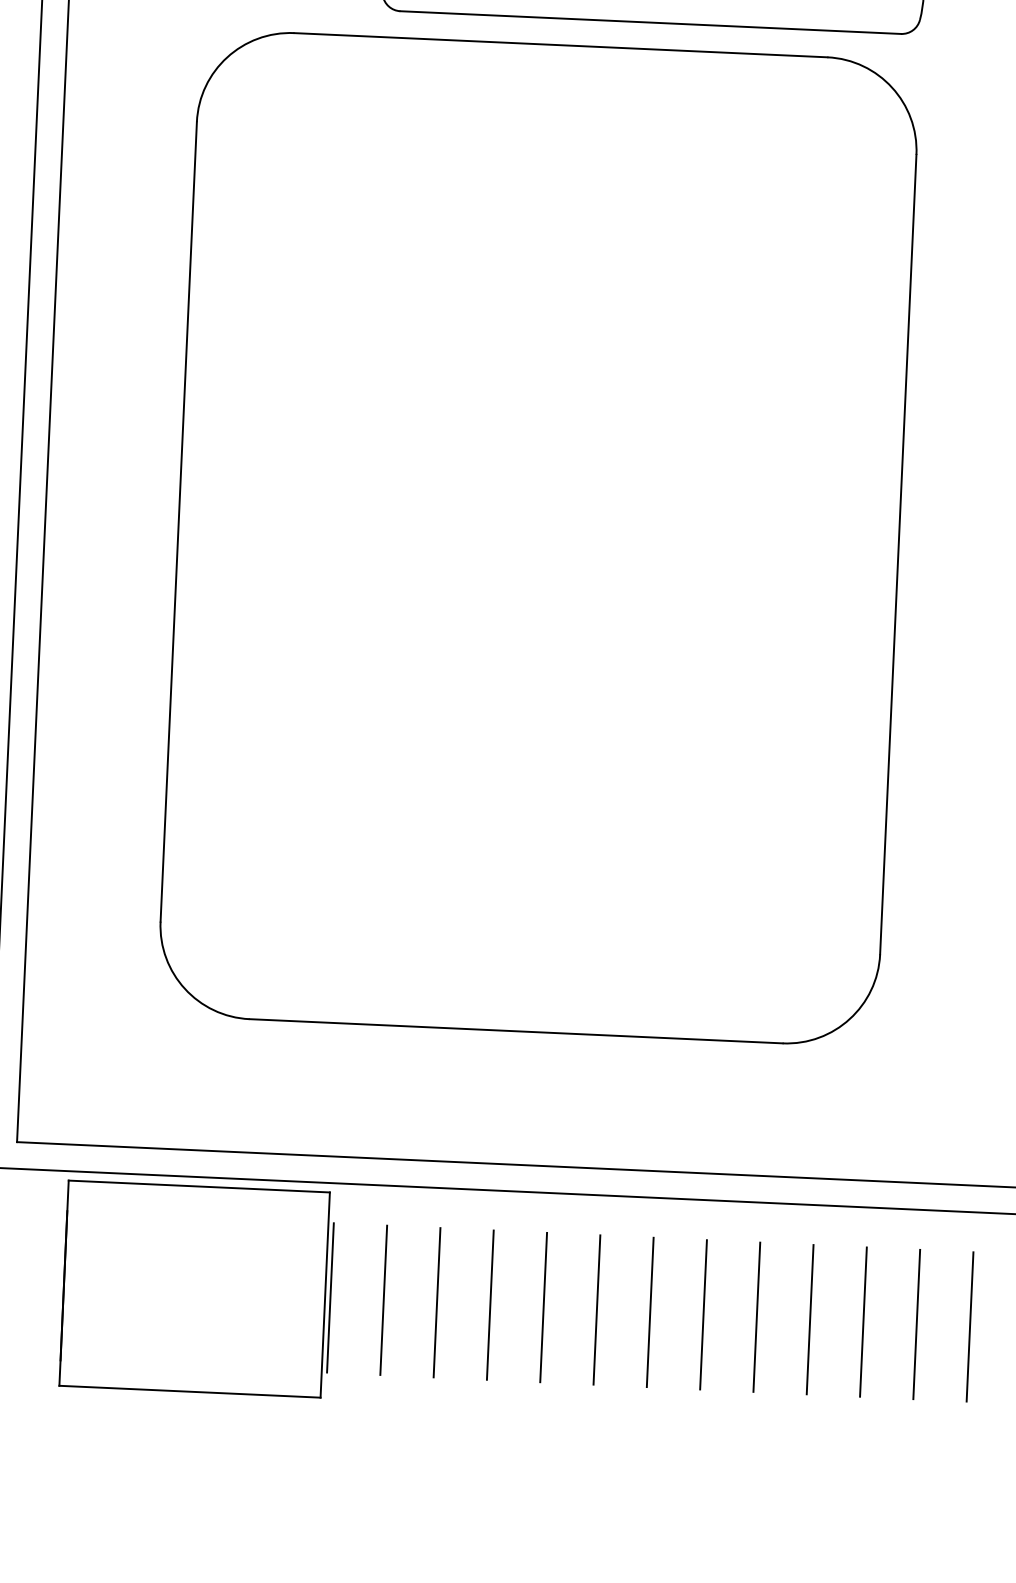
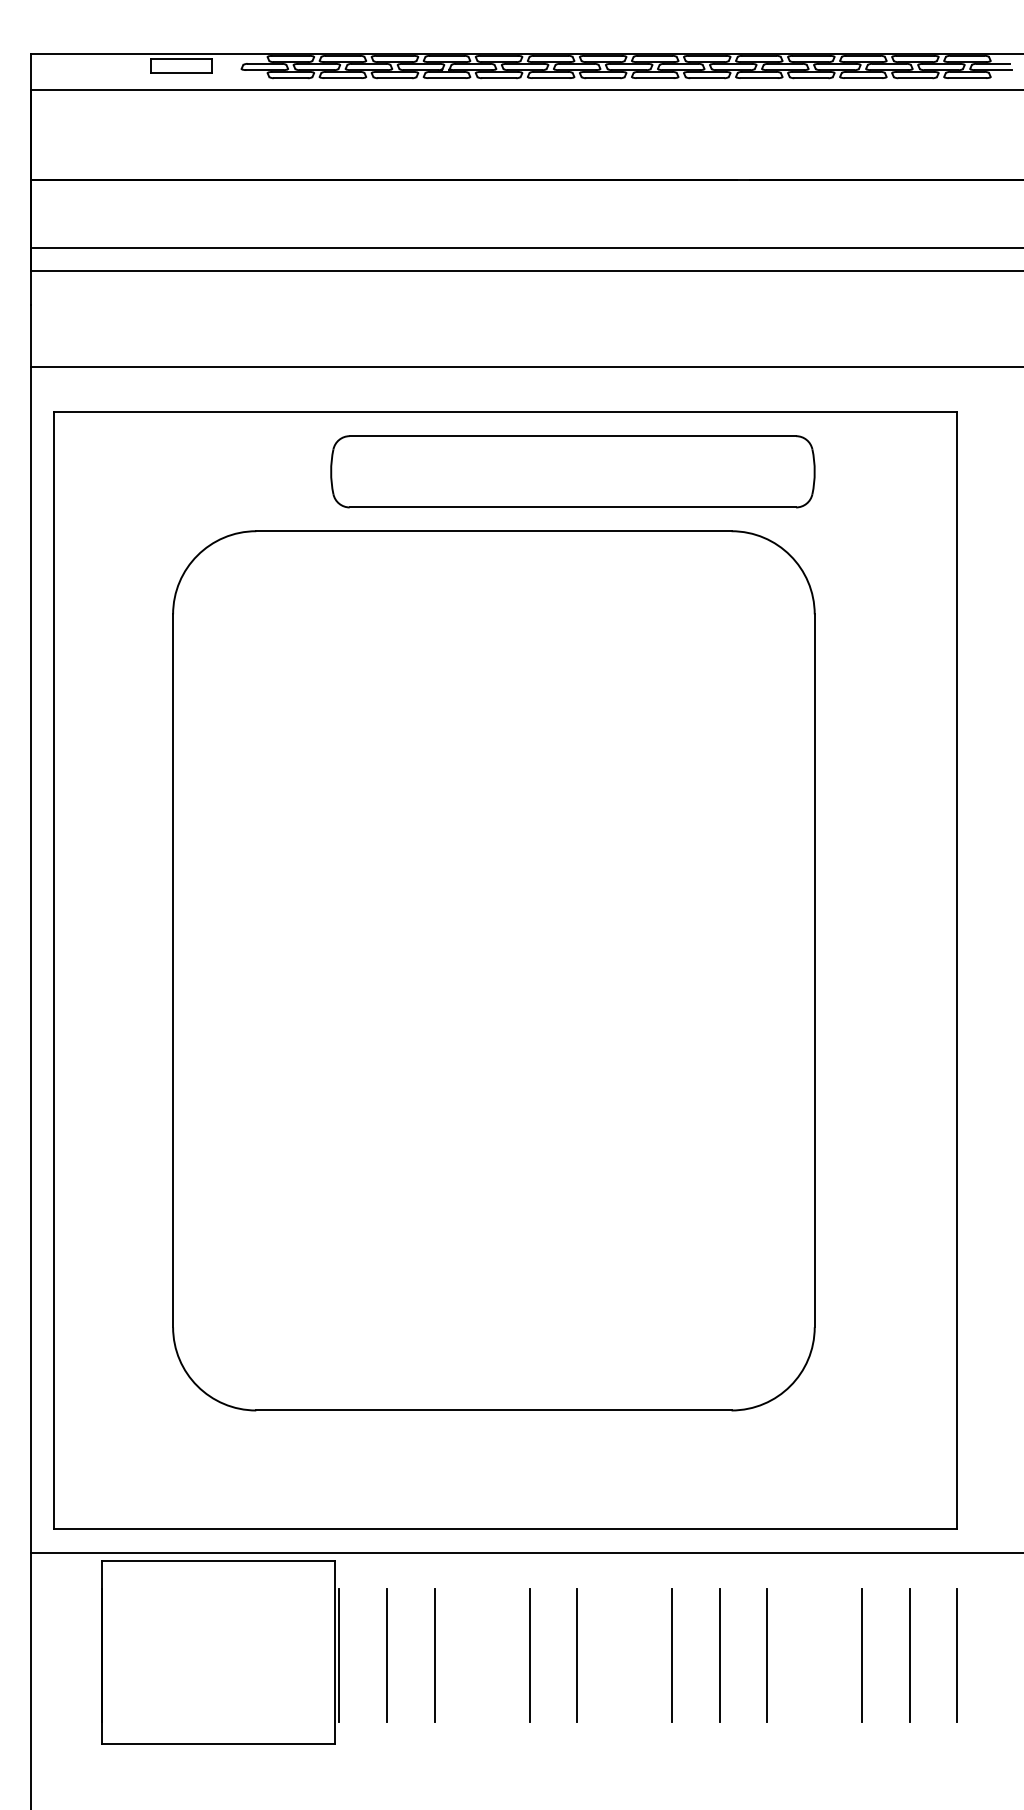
line: (490, 1304) -> (482, 1654), removed
line: (650, 1311) -> (624, 1654), removed
line: (863, 1321) -> (814, 1654), removed

